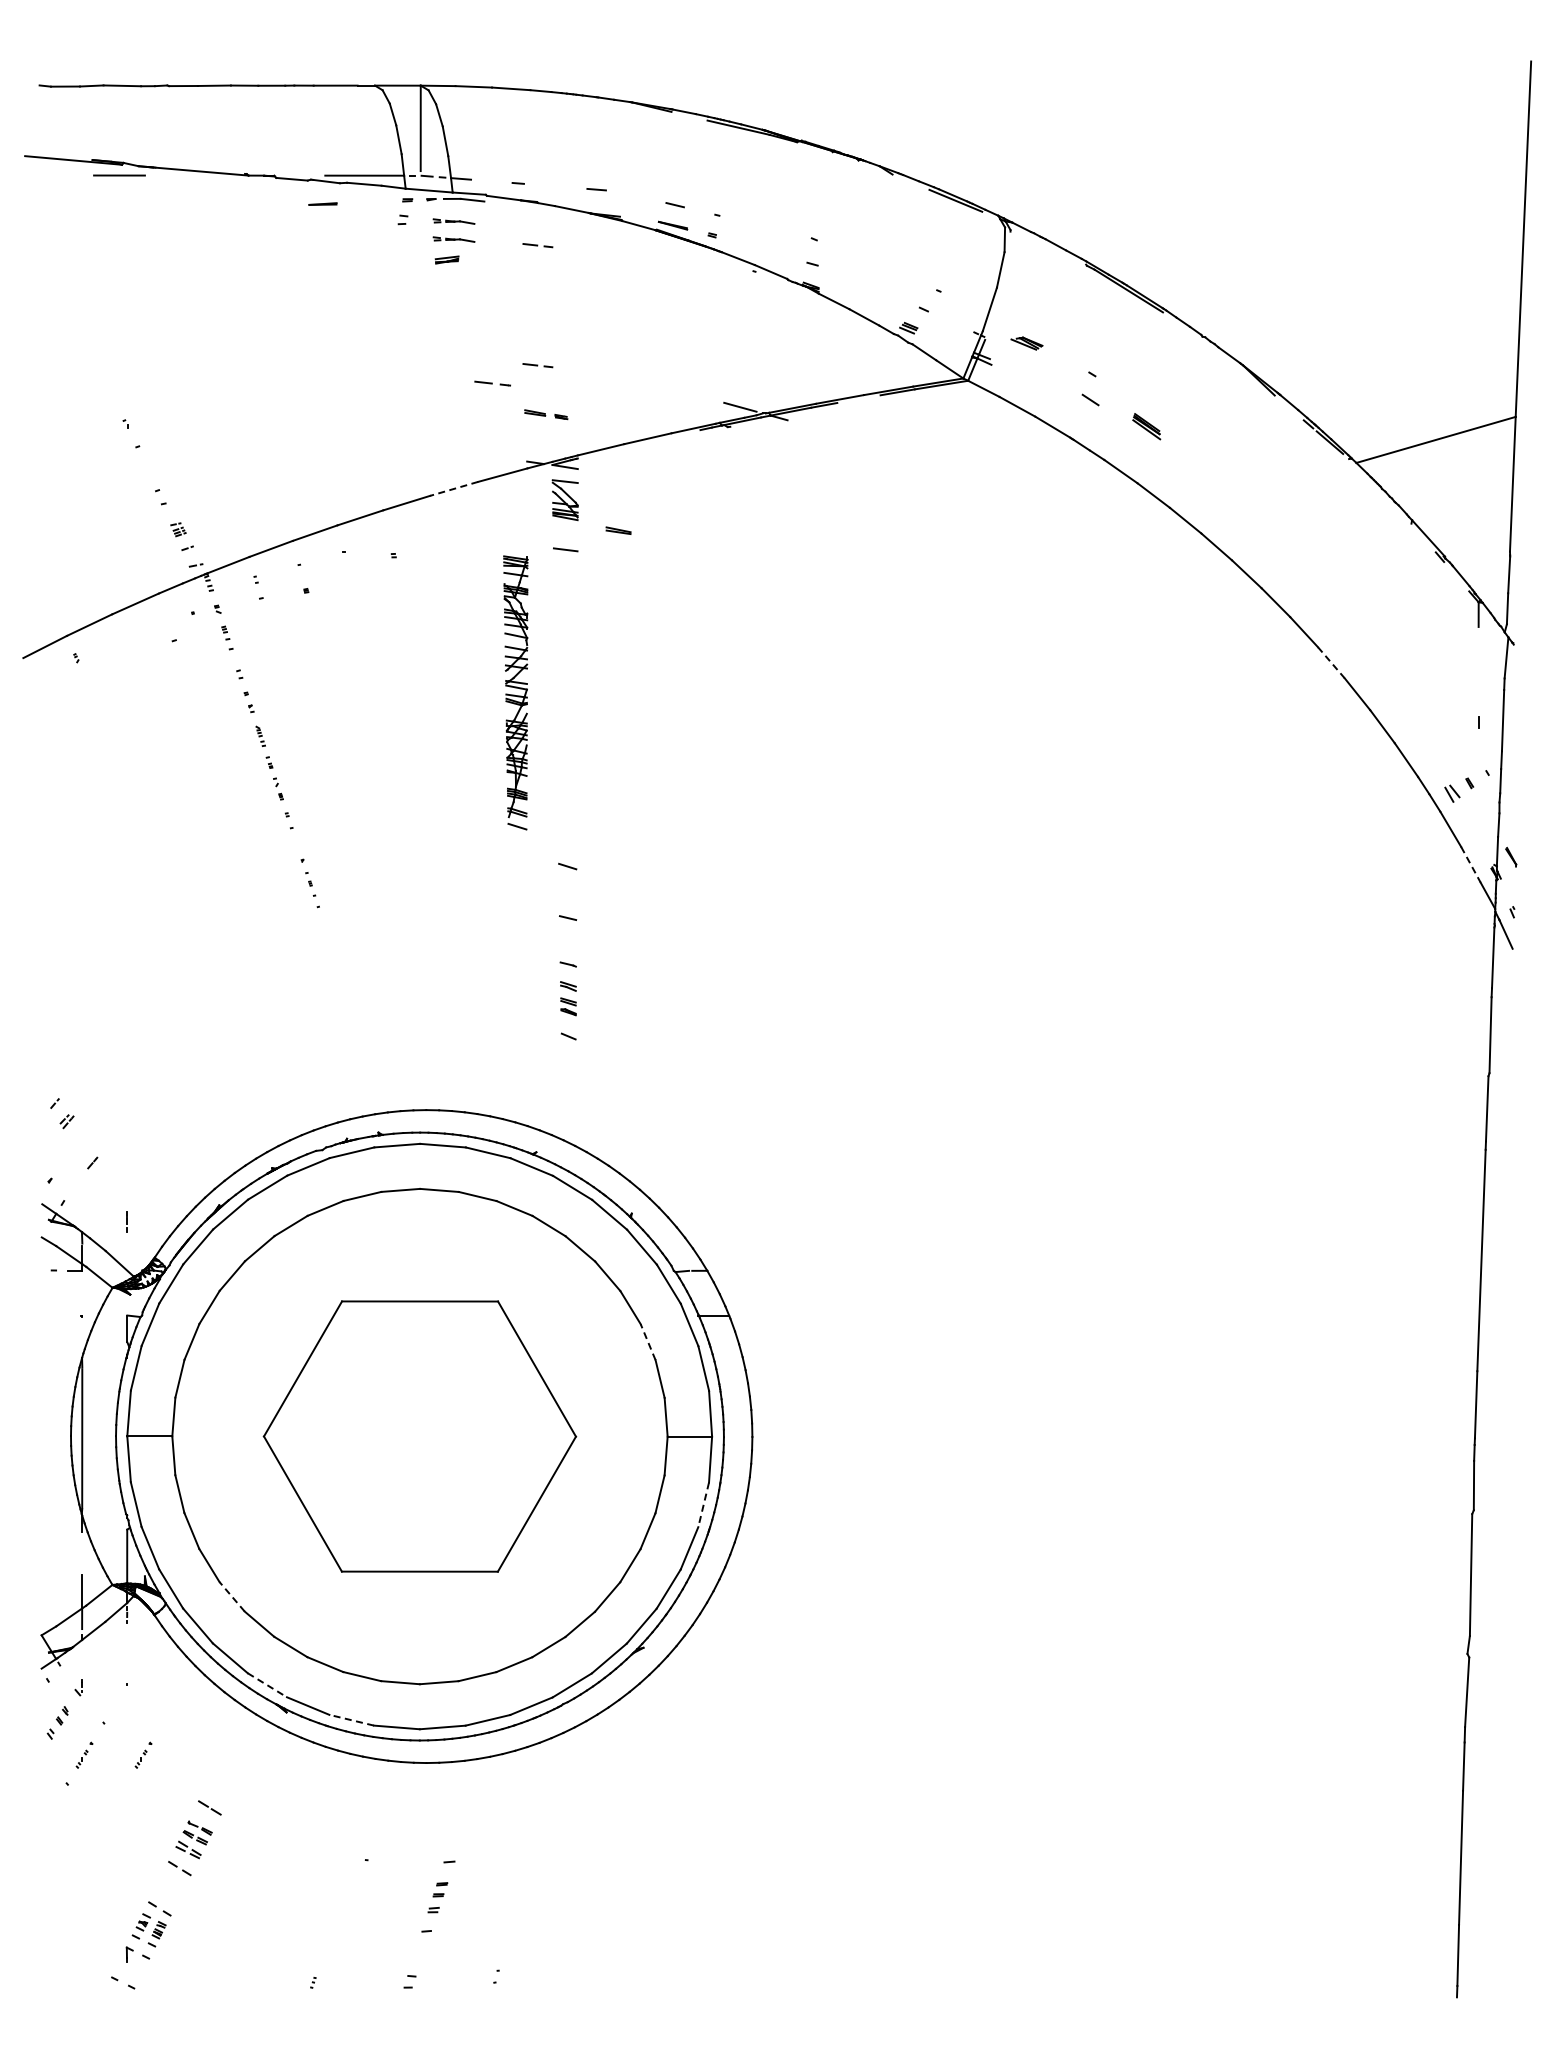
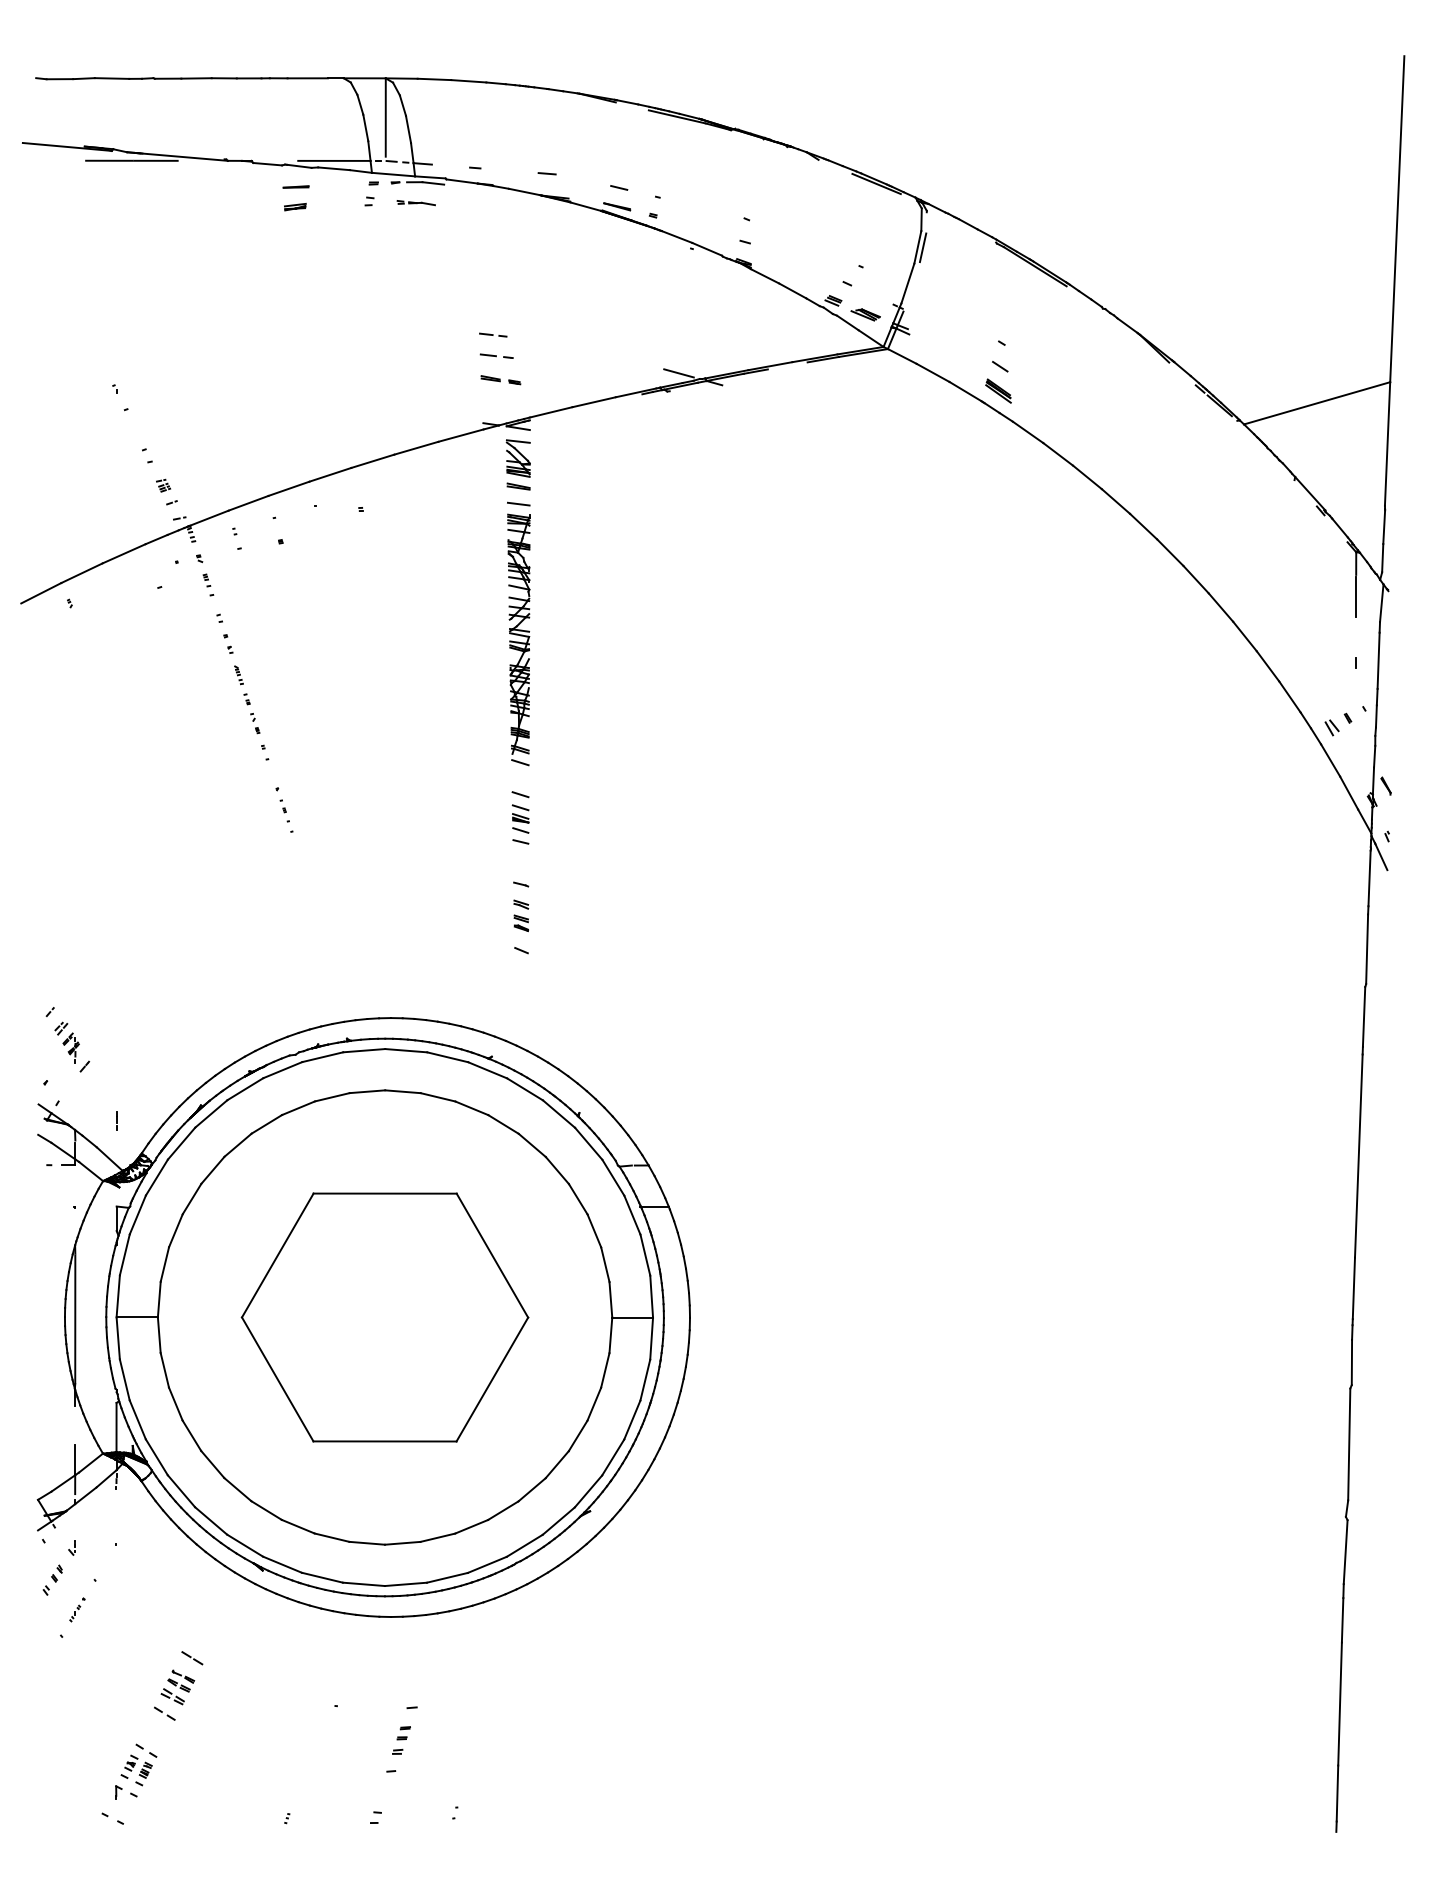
line: (169, 175) -> (155, 160), added
part: (453, 239) -> (415, 219), removed
line: (537, 245) -> (492, 224), removed
part: (446, 259) -> (294, 206), moved
line: (1006, 269) -> (923, 246), added
part: (1026, 343) -> (865, 314), moved
line: (492, 383) -> (496, 356), moved
part: (1146, 426) -> (998, 390), moved
line: (453, 489) -> (415, 448), dashed -> solid
part: (618, 530) -> (518, 486), moved
line: (1478, 650) -> (1356, 596), added
line: (1331, 663) -> (1221, 608), dashed -> solid
part: (515, 692) -> (518, 639), moved
line: (1471, 865) -> (1349, 793), dashed -> solid
part: (567, 893) -> (520, 819), added
part: (77, 1142) -> (70, 1047), added
line: (647, 1341) -> (593, 1230), dashed -> solid
line: (703, 1504) -> (645, 1379), dashed -> solid
line: (231, 1596) -> (212, 1464), dashed -> solid
line: (267, 1685) -> (245, 1545), dashed -> solid
line: (351, 1720) -> (322, 1577), dashed -> solid
part: (143, 1754) -> (131, 1609), removed

